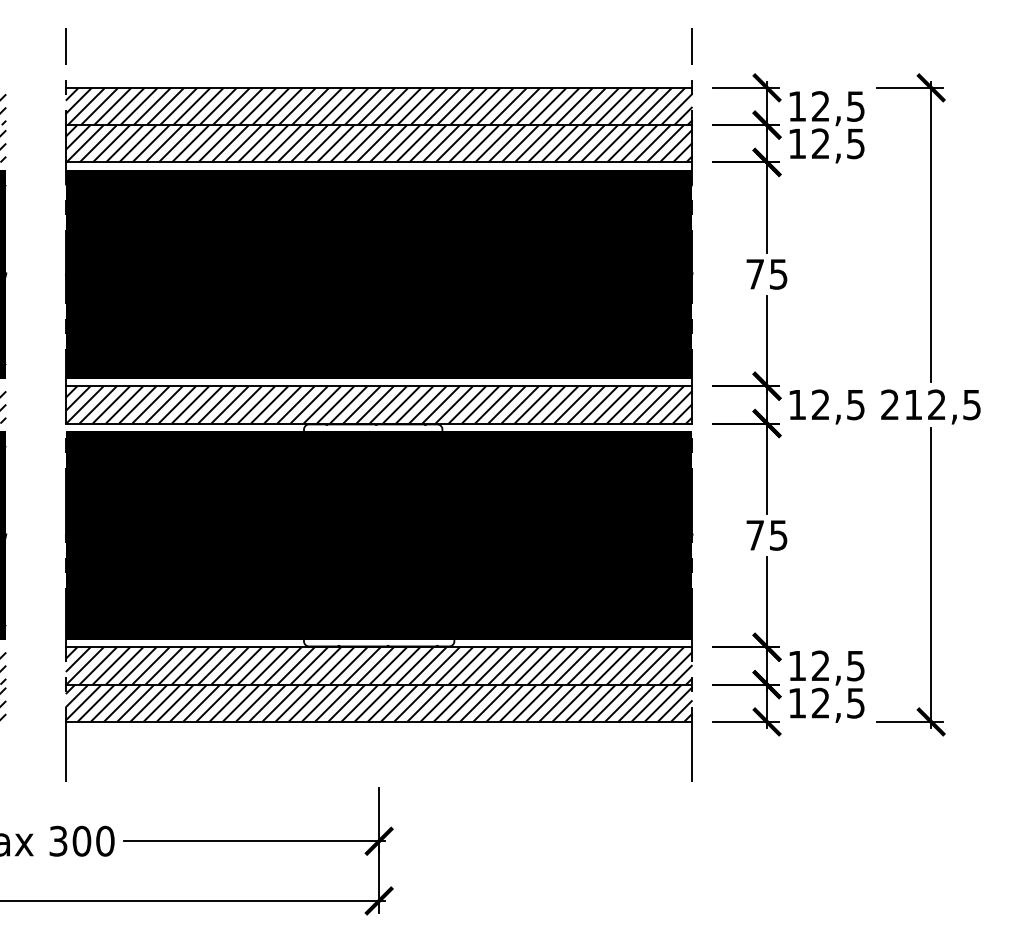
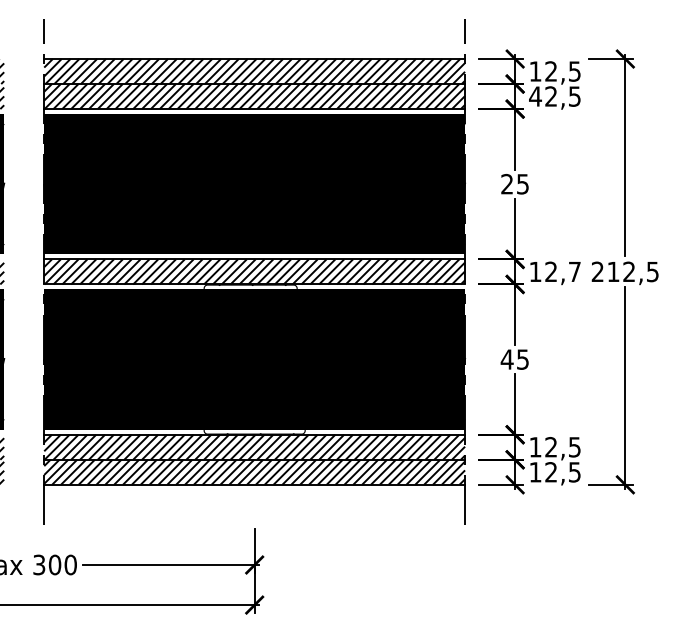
text: (797, 143) -> (535, 96), 12,5 -> 42,5
text: (754, 273) -> (506, 183), 75 -> 25
text: (855, 405) -> (574, 272), 12,5 -> 12,7
text: (754, 535) -> (506, 359), 75 -> 45

